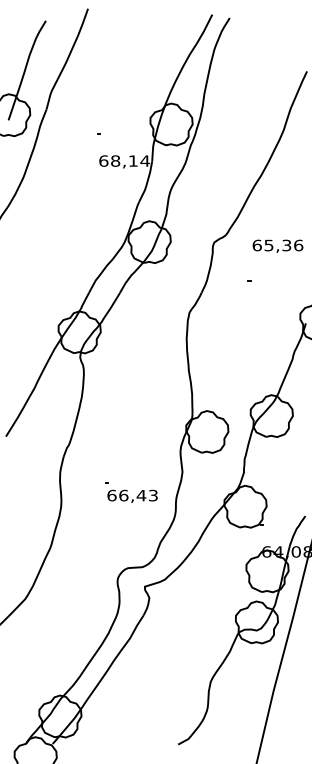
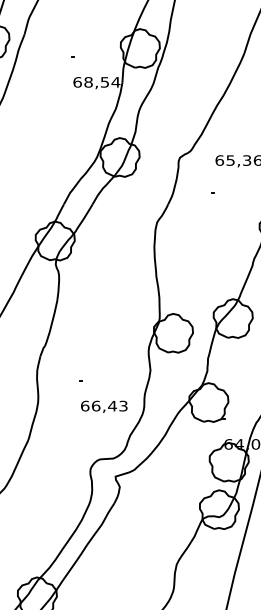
text: (133, 160) -> (105, 81), 68,14 -> 68,54
text: (132, 495) -> (104, 406), moved

